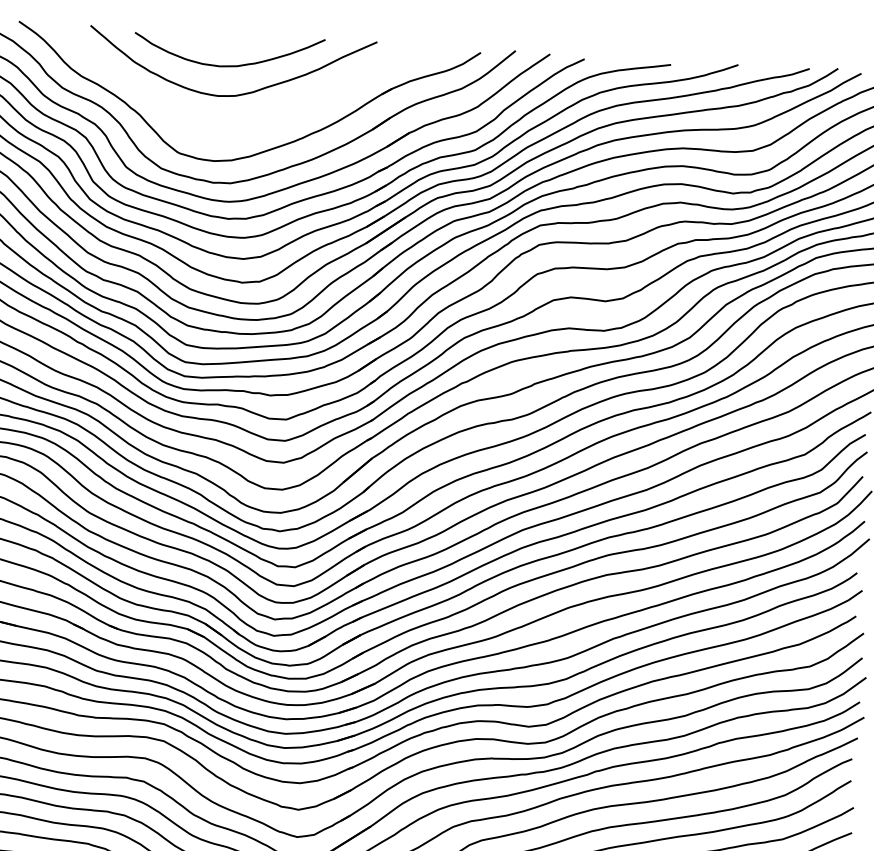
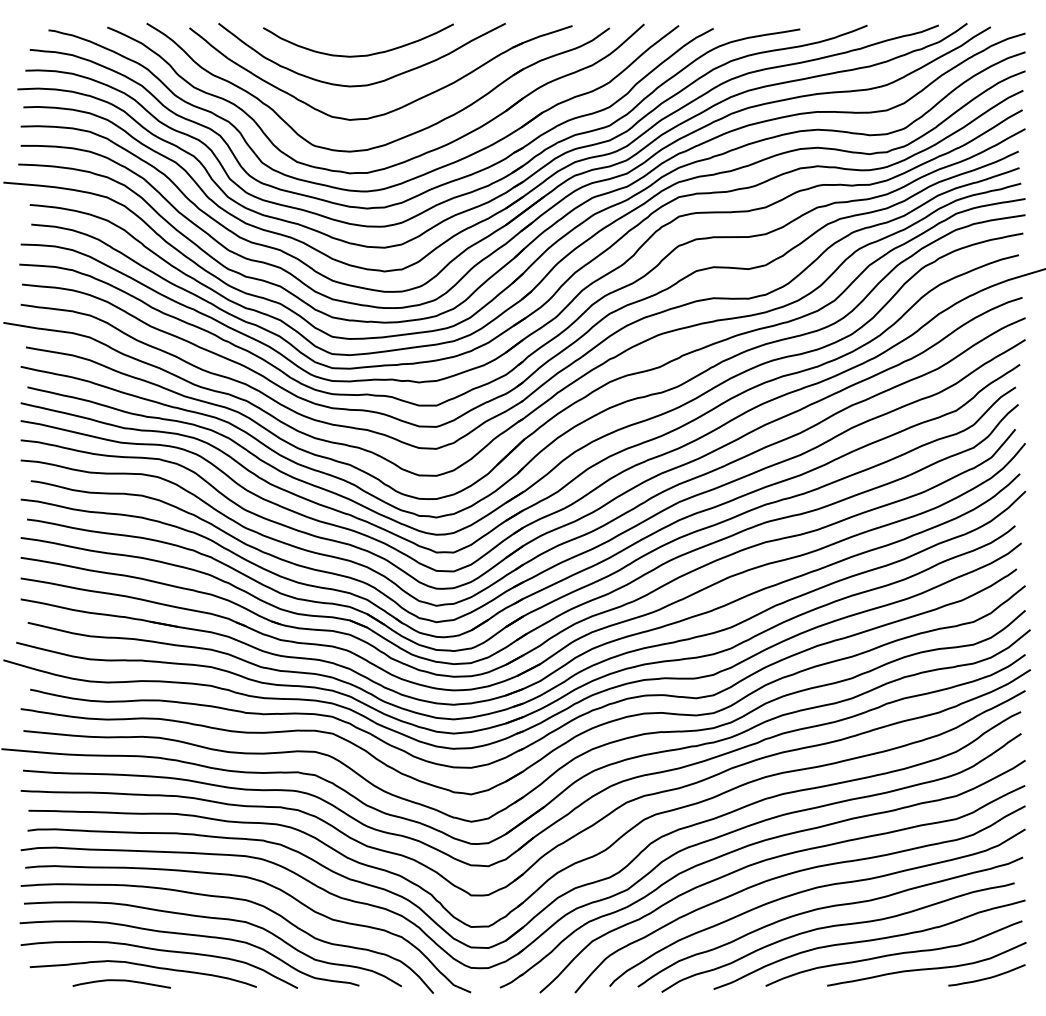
part: (260, 121) -> (393, 109), added

